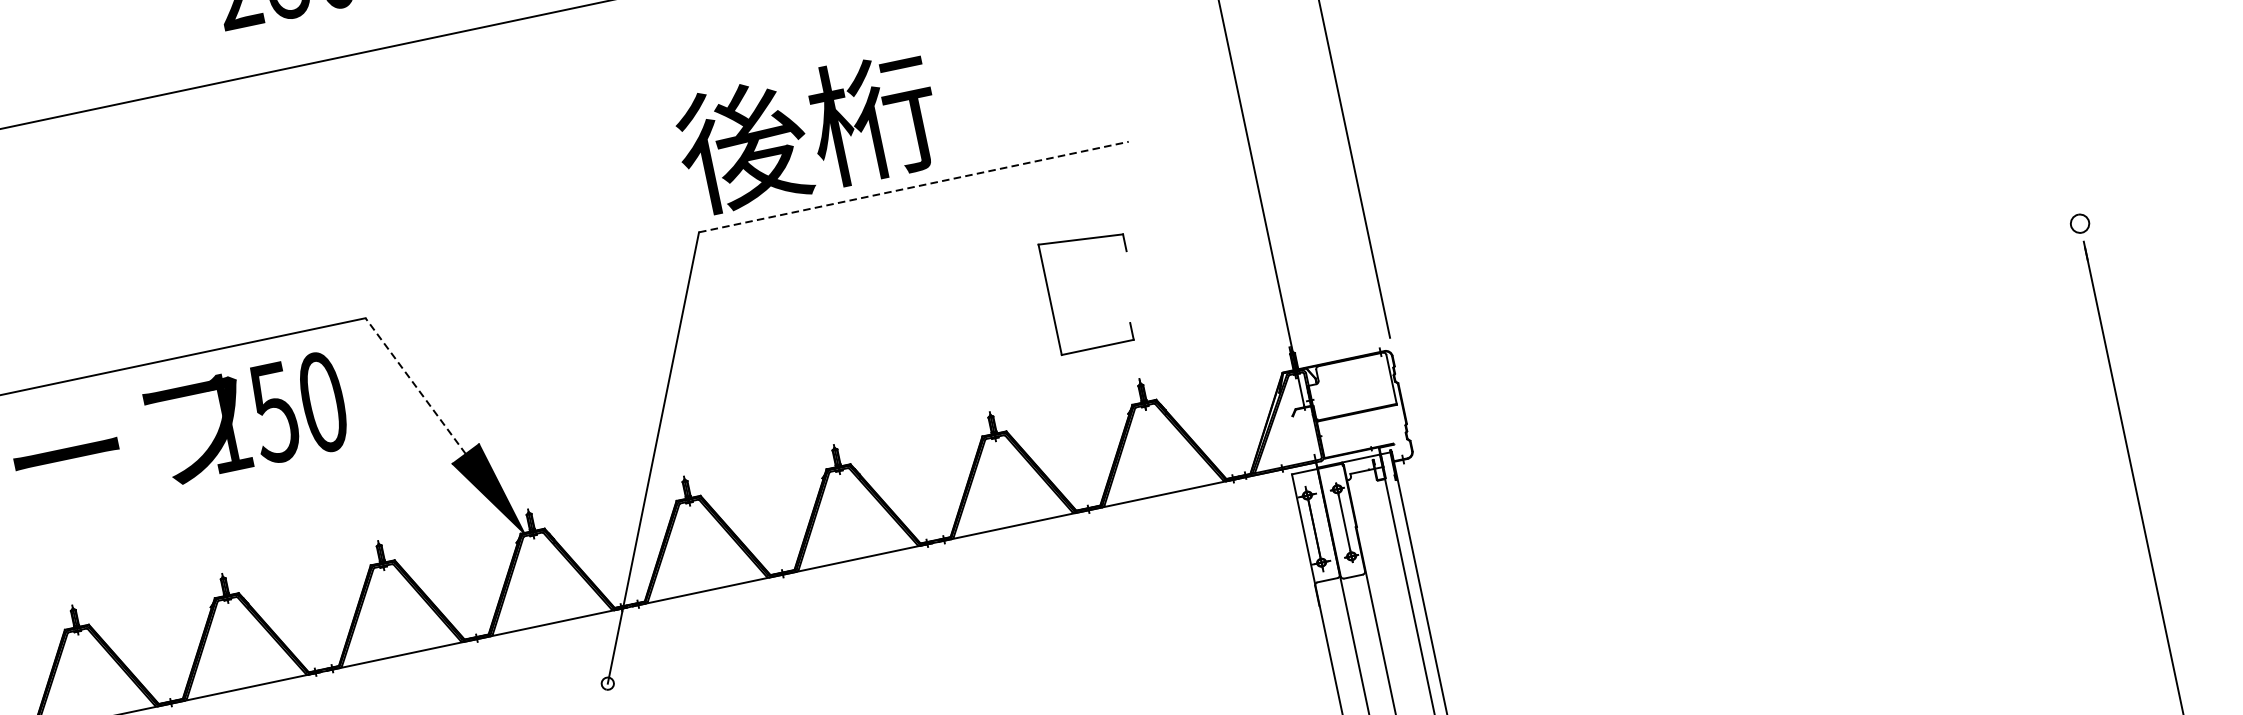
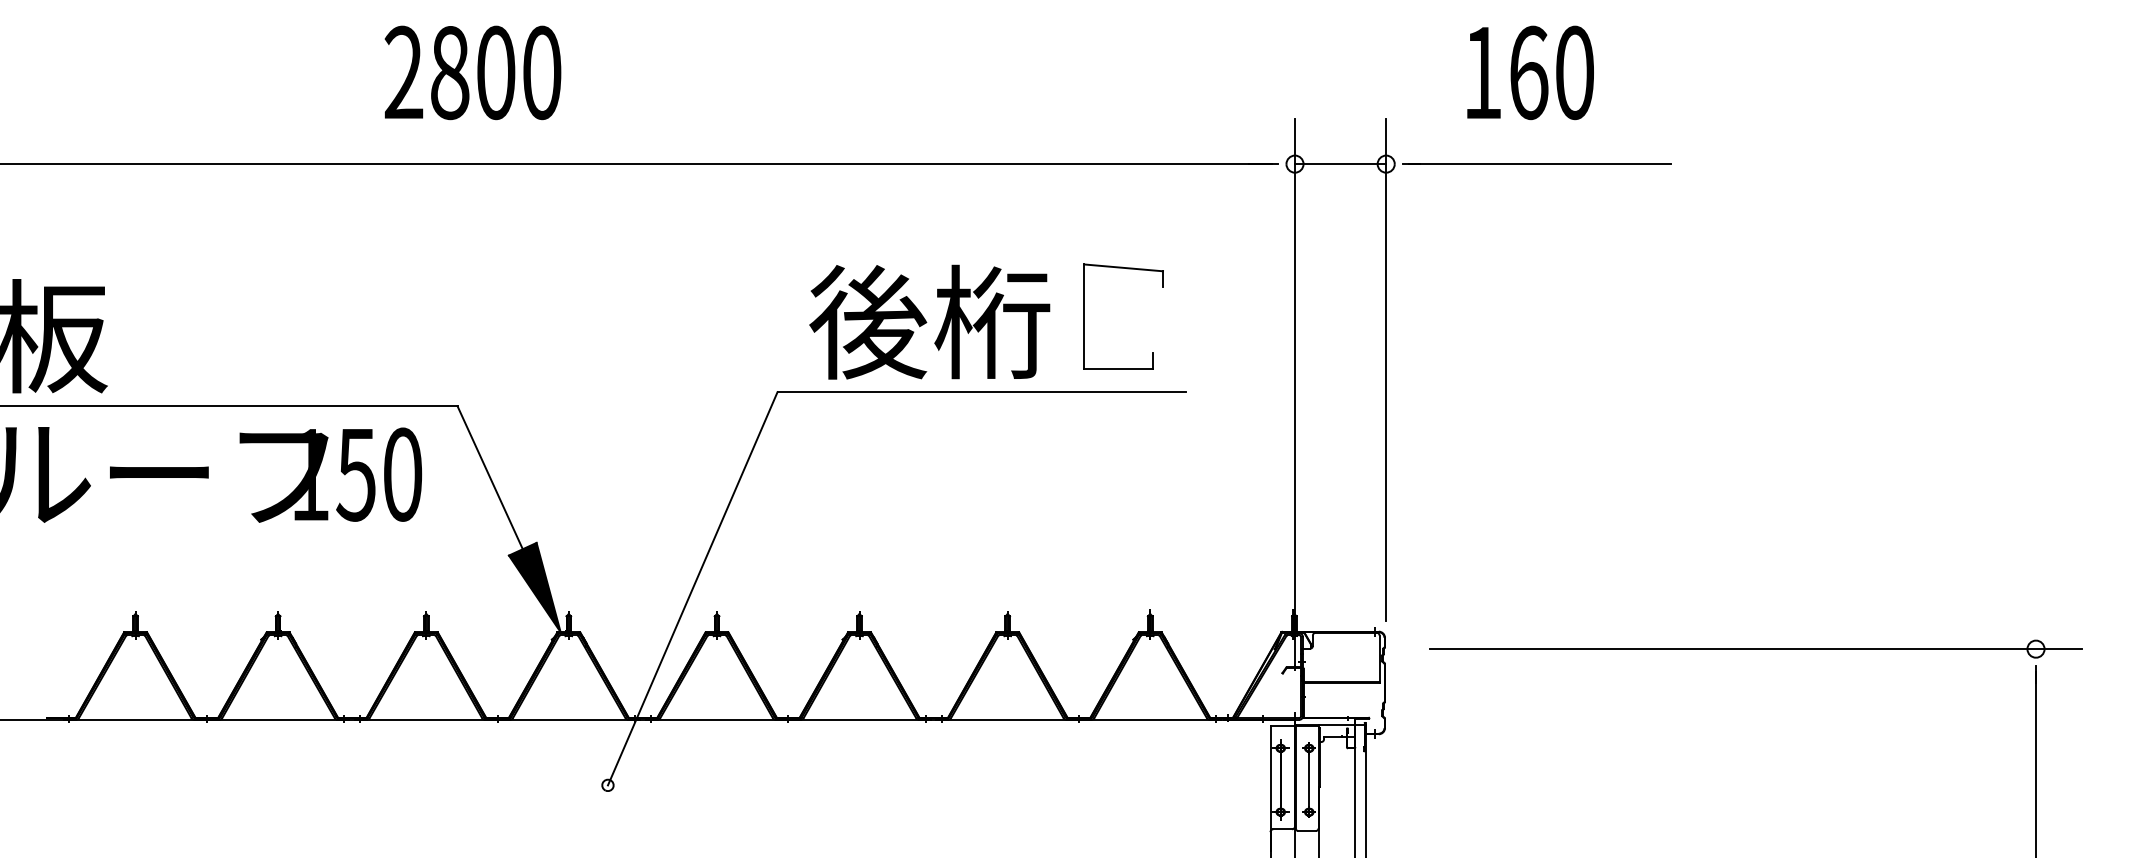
text: (807, 131) -> (929, 321), moved
line: (914, 187) -> (982, 392), dashed -> solid
line: (1784, 286) -> (1755, 649), added
part: (1050, 299) -> (1084, 316), moved
line: (415, 385) -> (490, 477), dashed -> solid

